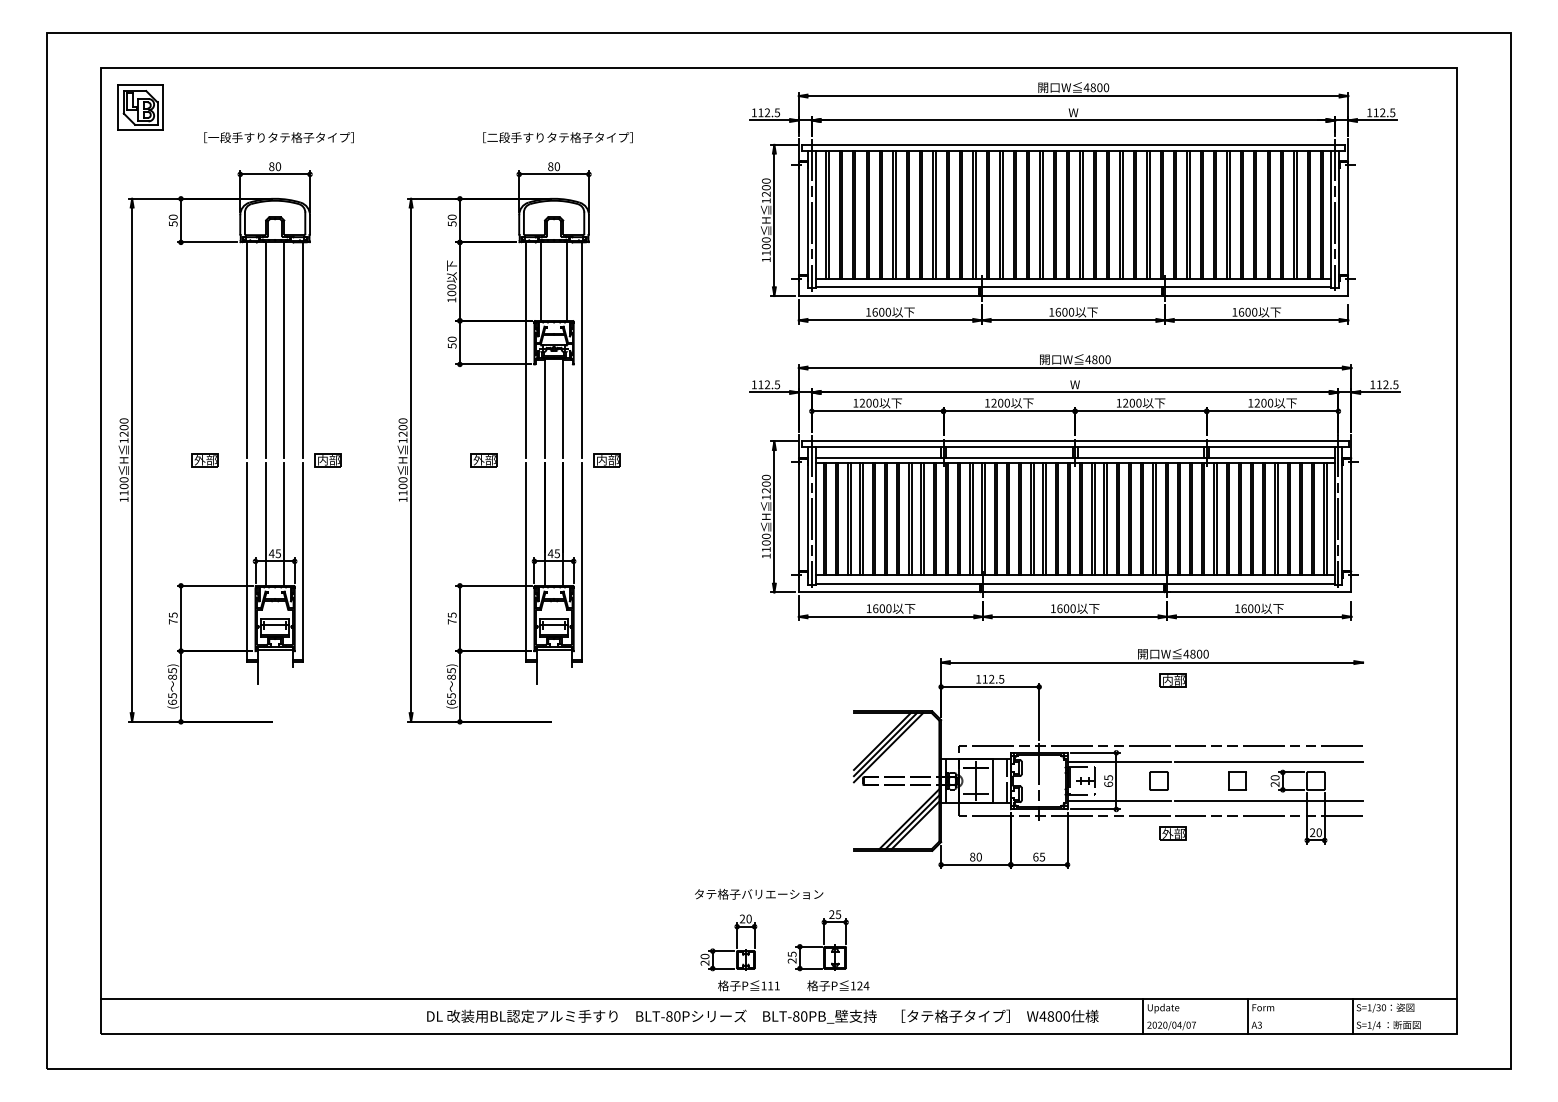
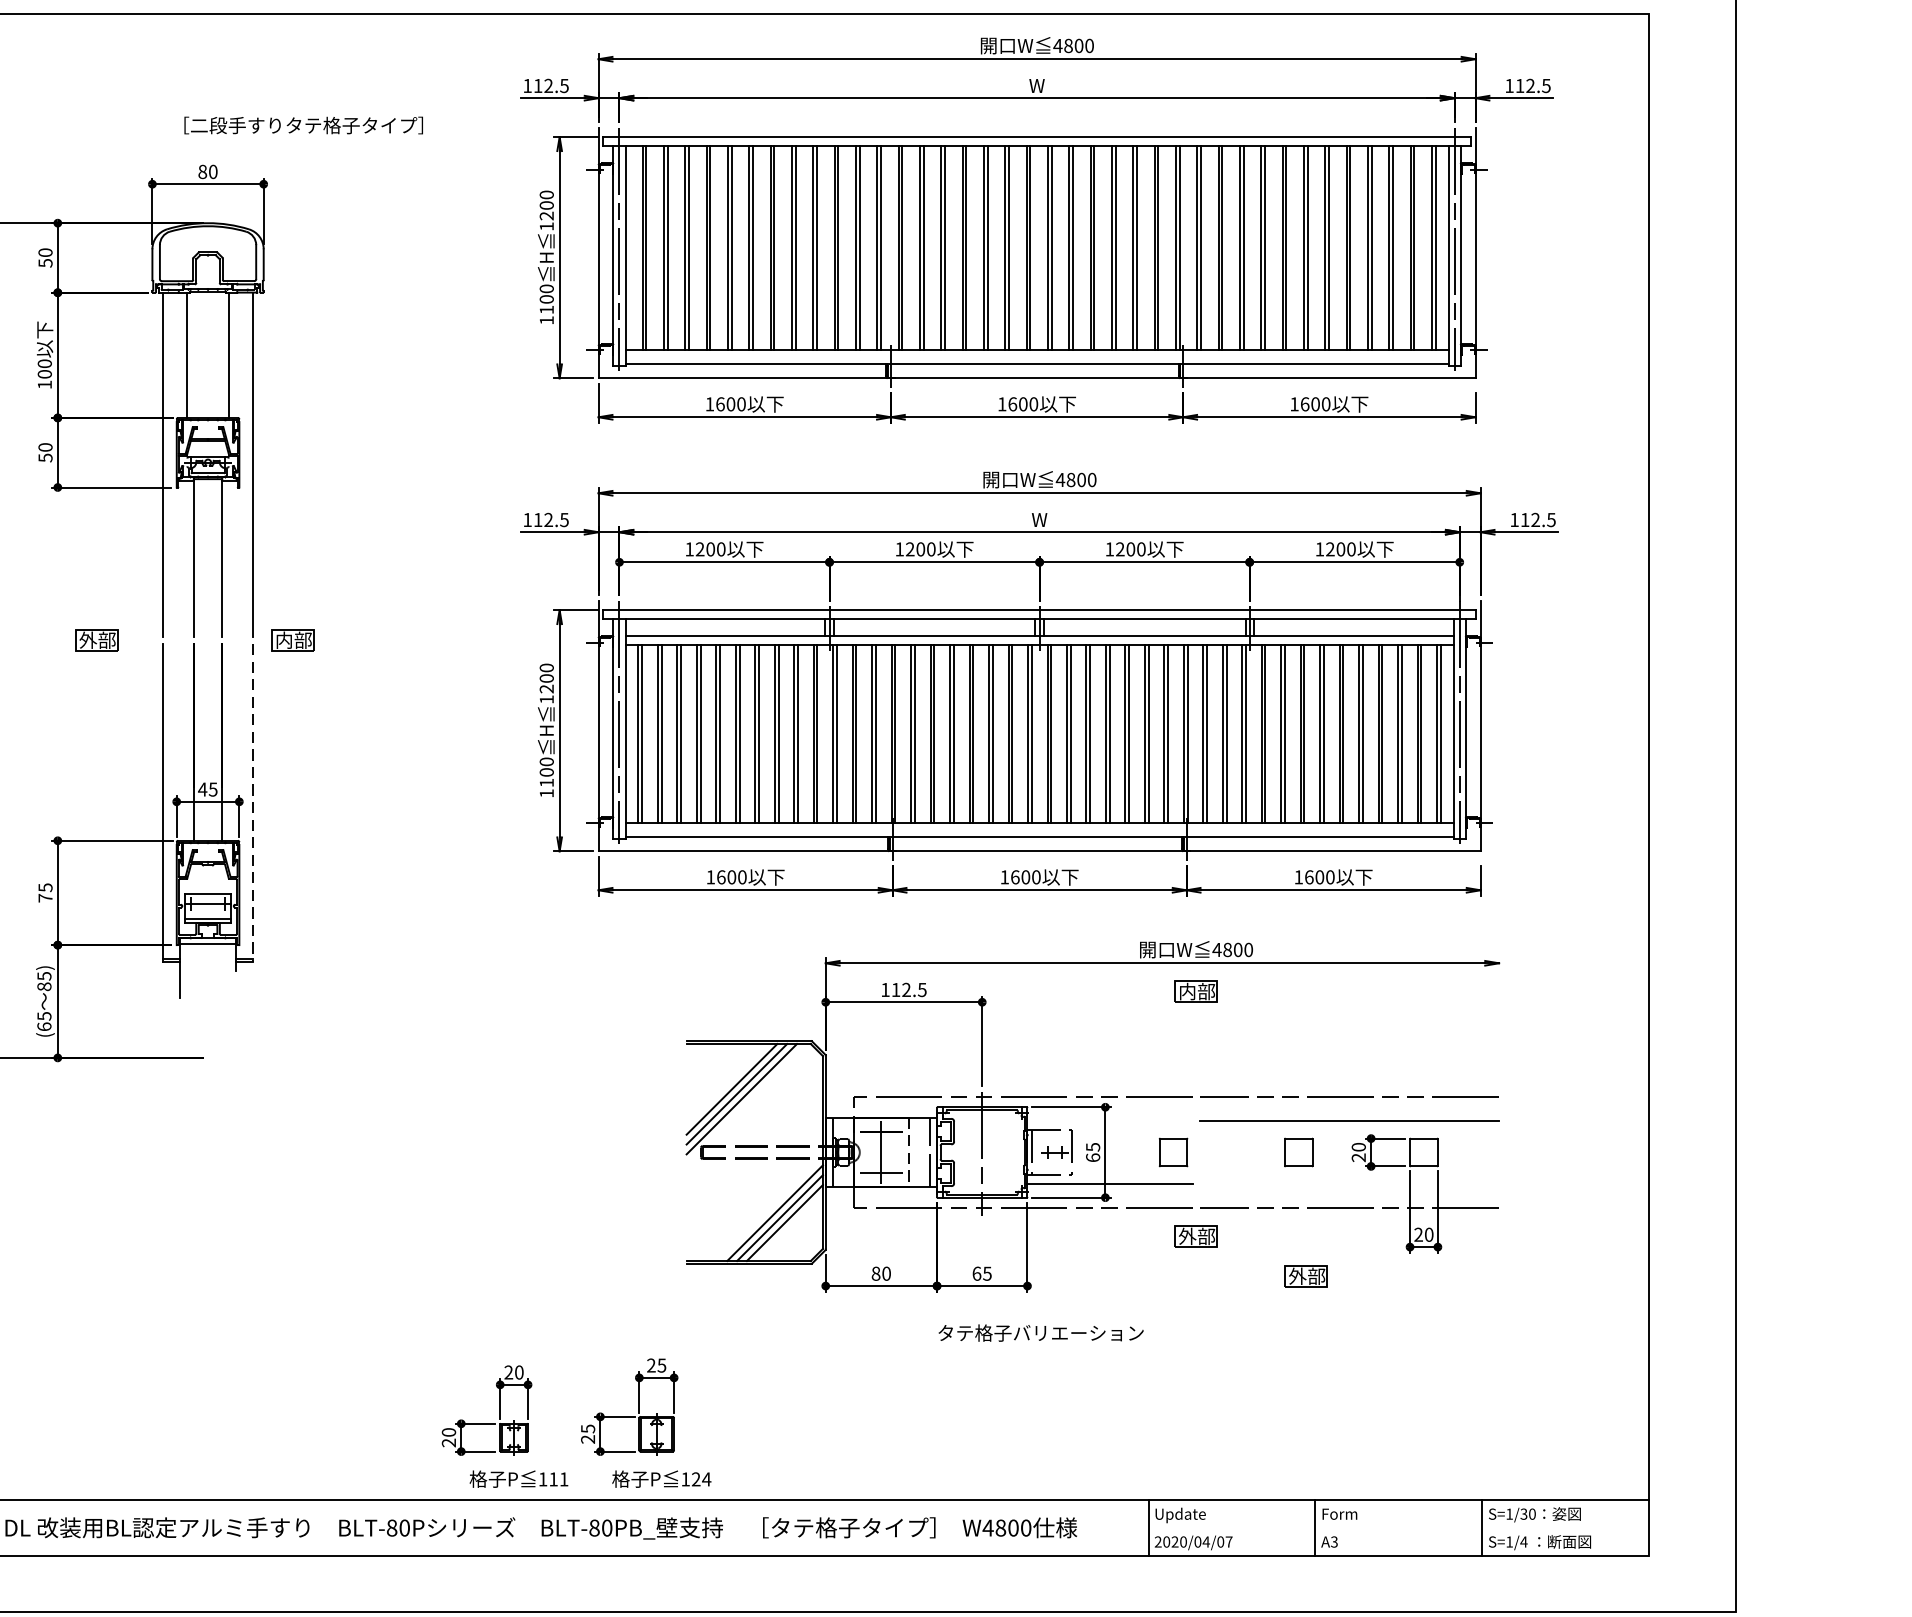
text: (557, 137) -> (302, 125), moved
line: (582, 562) -> (253, 803), solid -> dashed
line: (1119, 761) -> (1110, 1121), removed
line: (993, 781) -> (909, 1153), solid -> dashed
line: (1269, 800) -> (1349, 1183), removed
part: (1241, 858) -> (1305, 1275), added
text: (759, 894) -> (1041, 1333), moved

